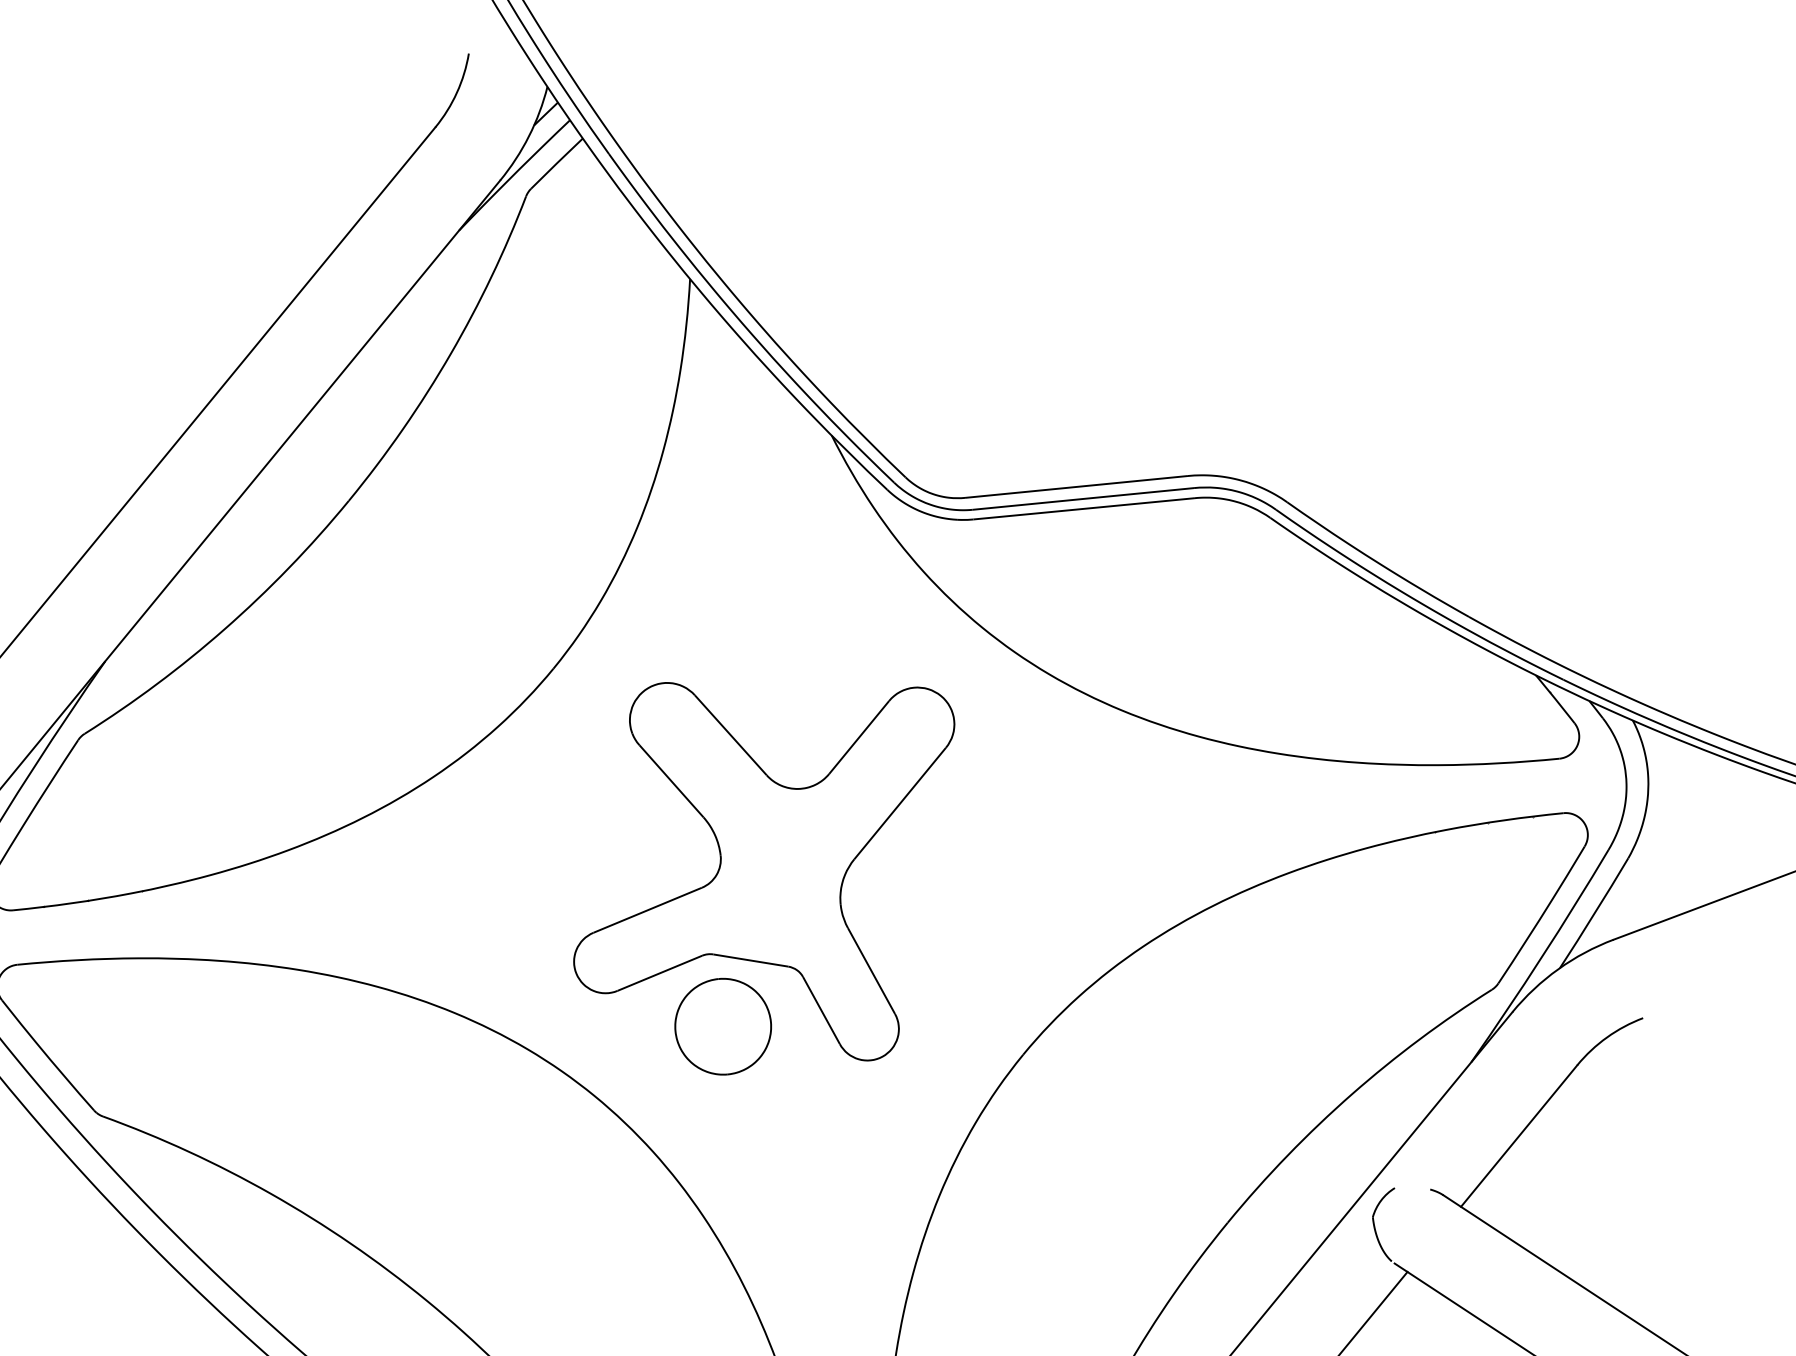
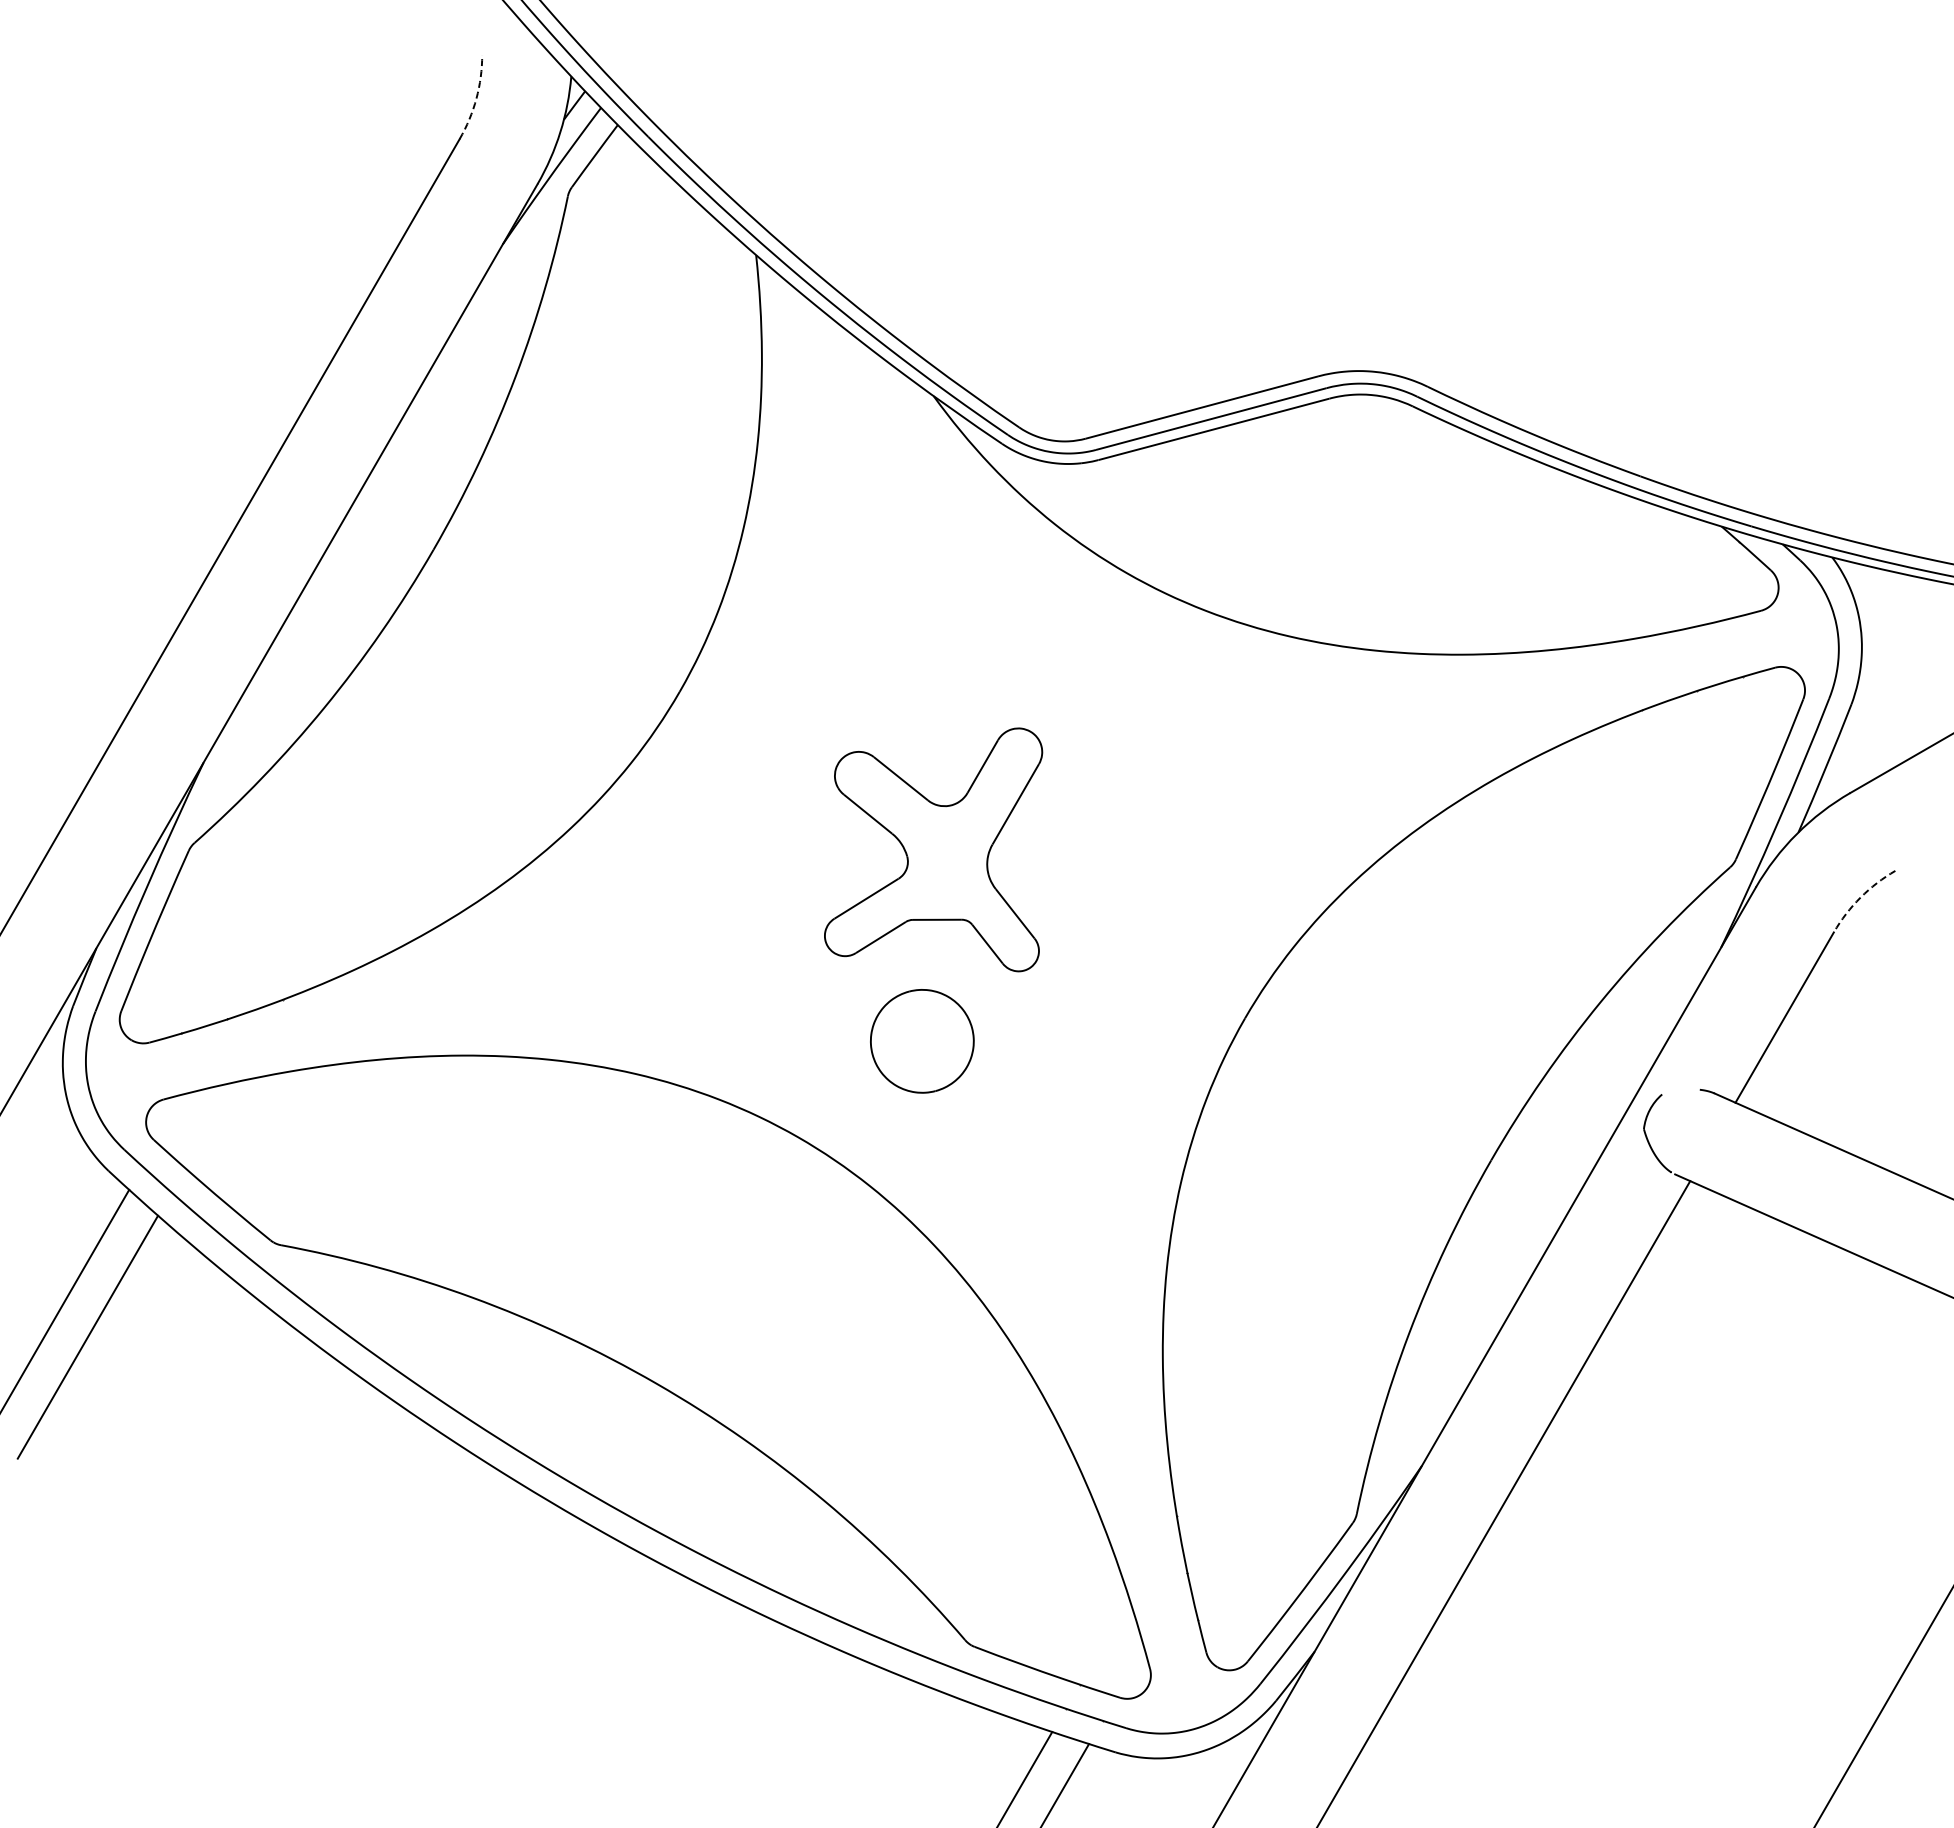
arc: (457, 92) -> (476, 98), solid -> dashed
part: (762, 852) -> (933, 849), size x0.6
arc: (1607, 1037) -> (1860, 897), solid -> dashed

